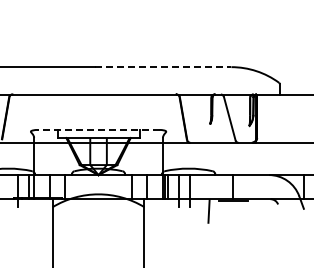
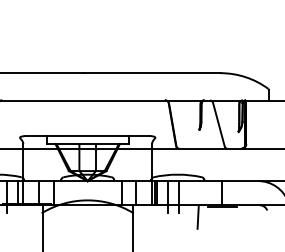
line: (163, 67) -> (152, 73), dashed -> solid
line: (98, 129) -> (87, 135), dashed -> solid

